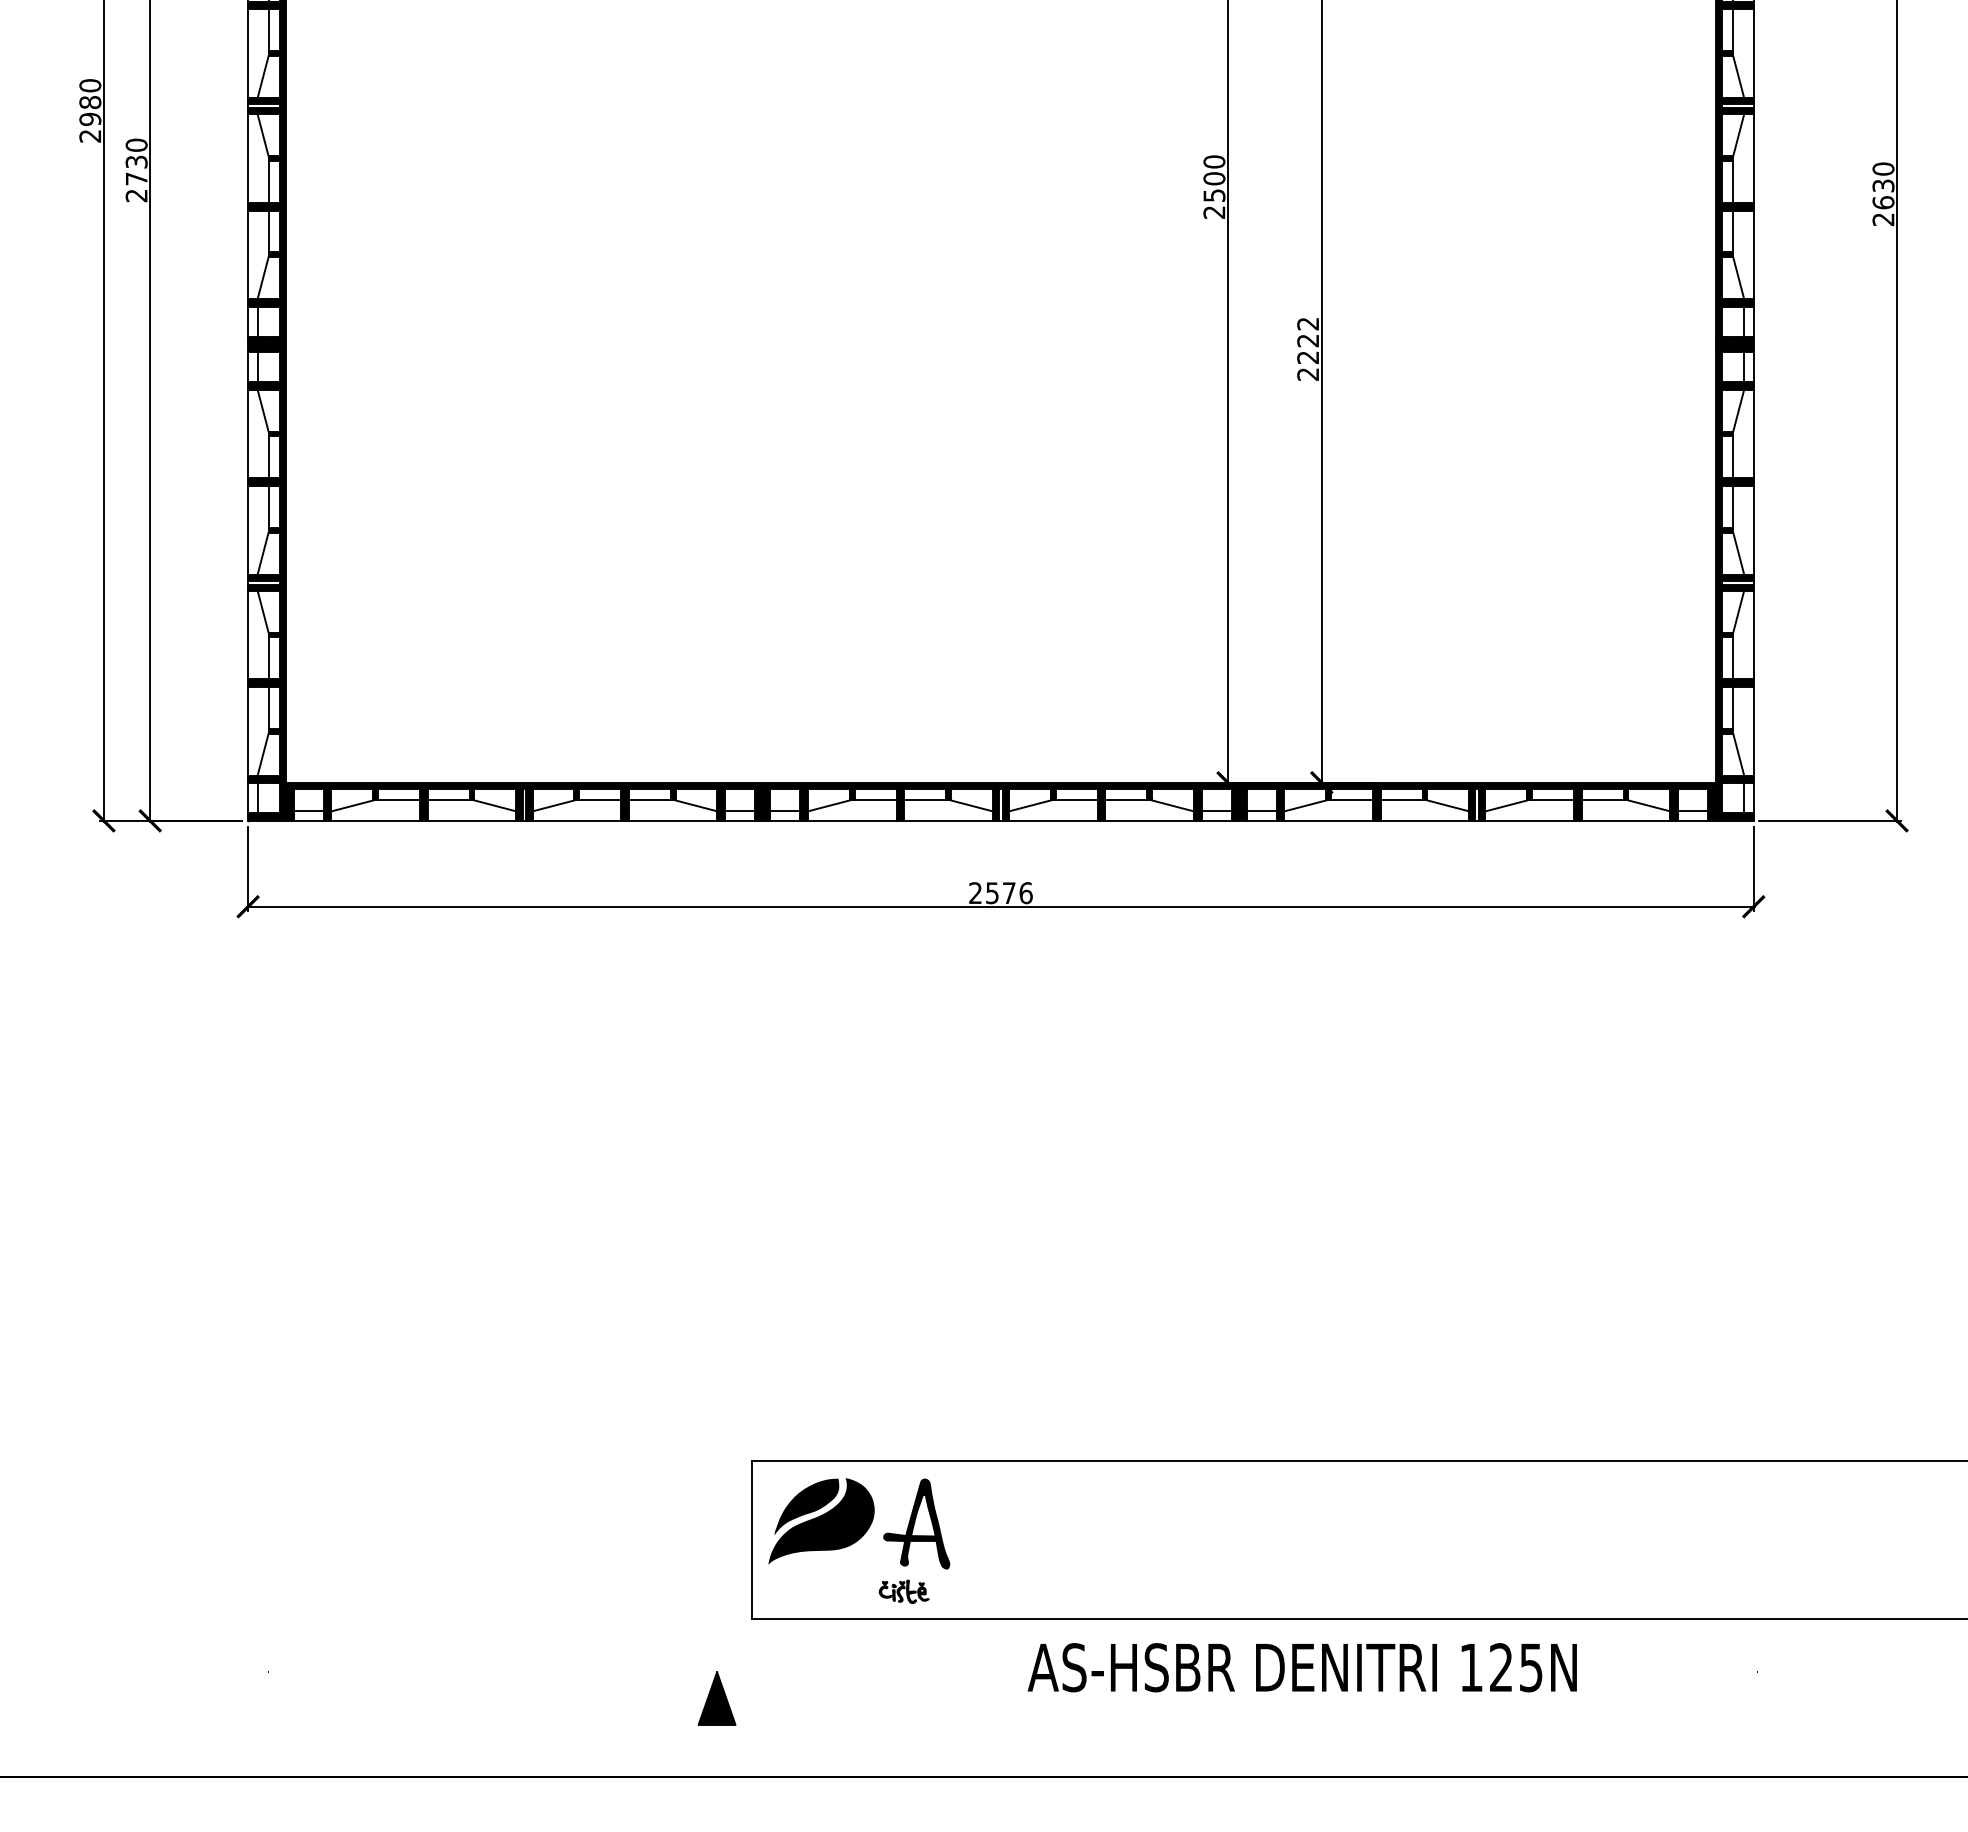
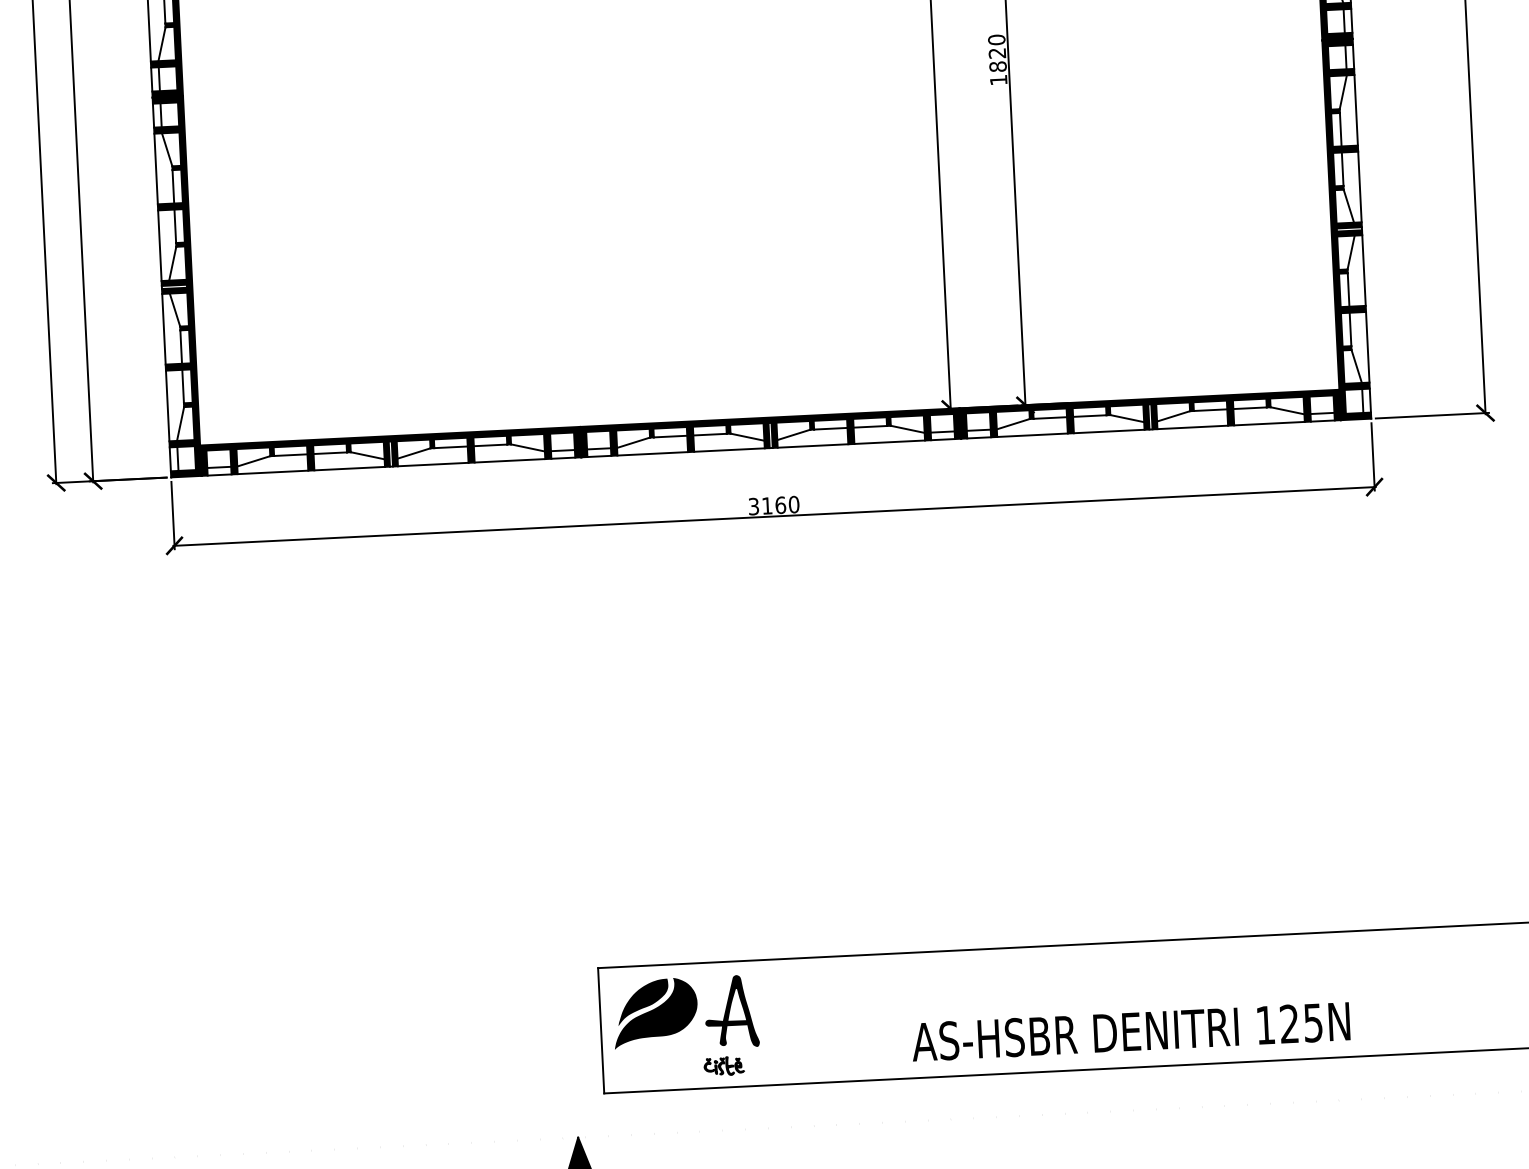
text: (1308, 348) -> (997, 59), 2222 -> 1820
text: (1000, 893) -> (773, 505), 2576 -> 3160
text: (1301, 1667) -> (1130, 1031), moved

